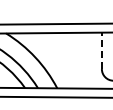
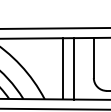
line: (101, 50) -> (93, 57), dashed -> solid
line: (73, 60) -> (62, 68), added
line: (83, 60) -> (73, 68), added

